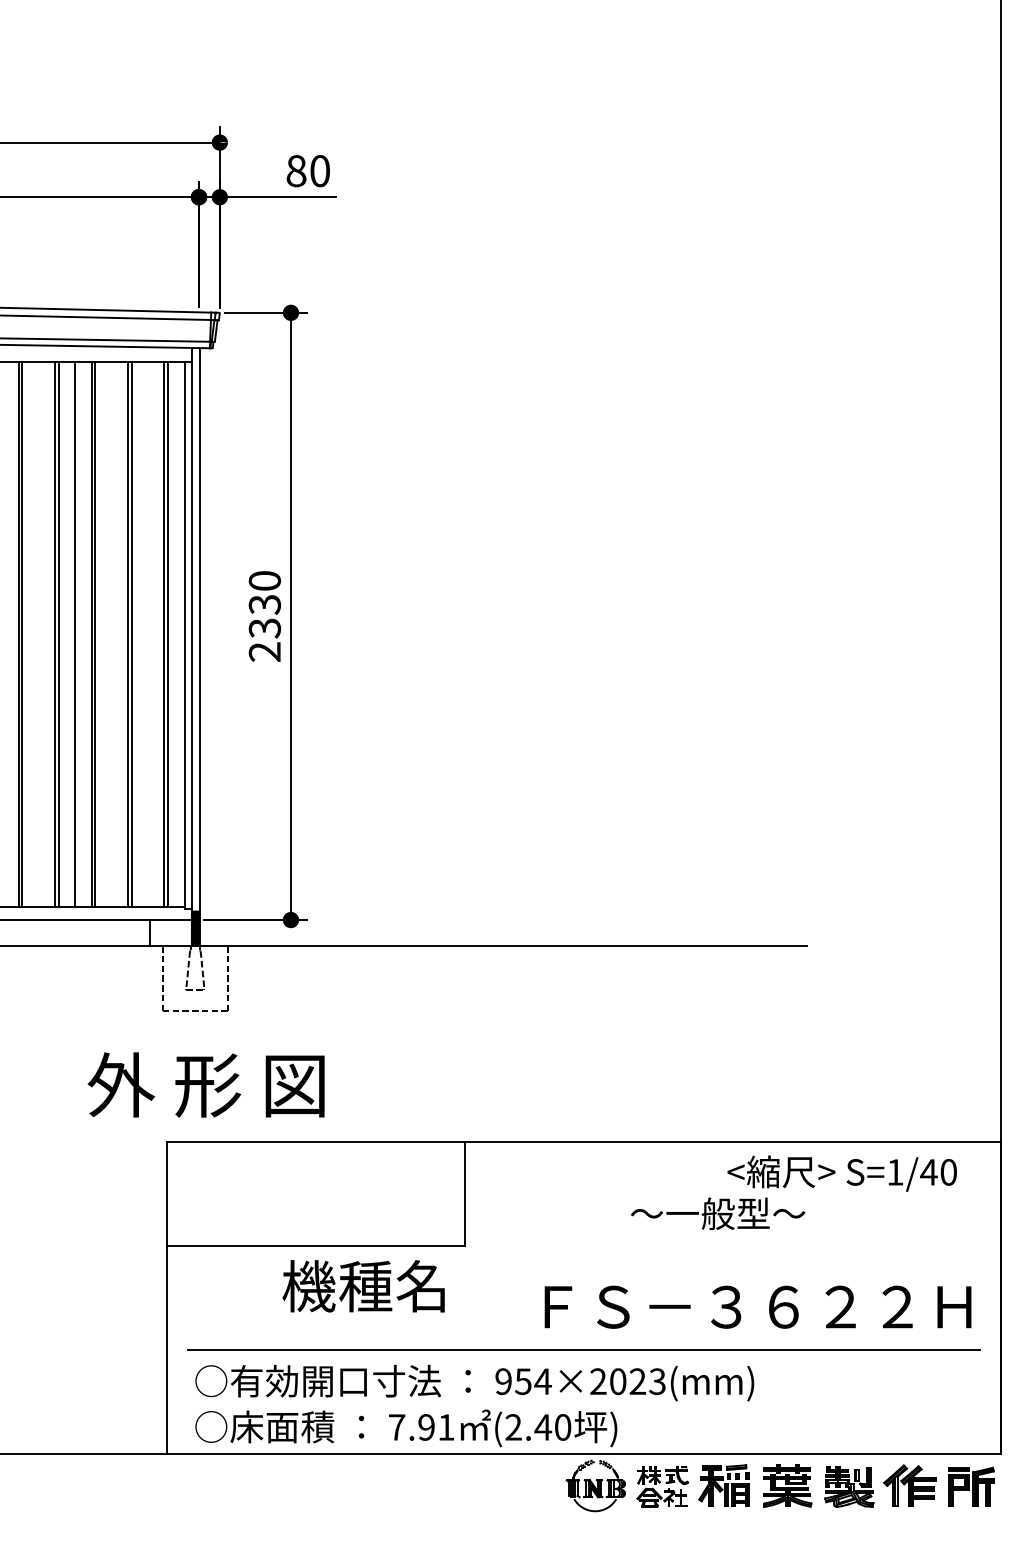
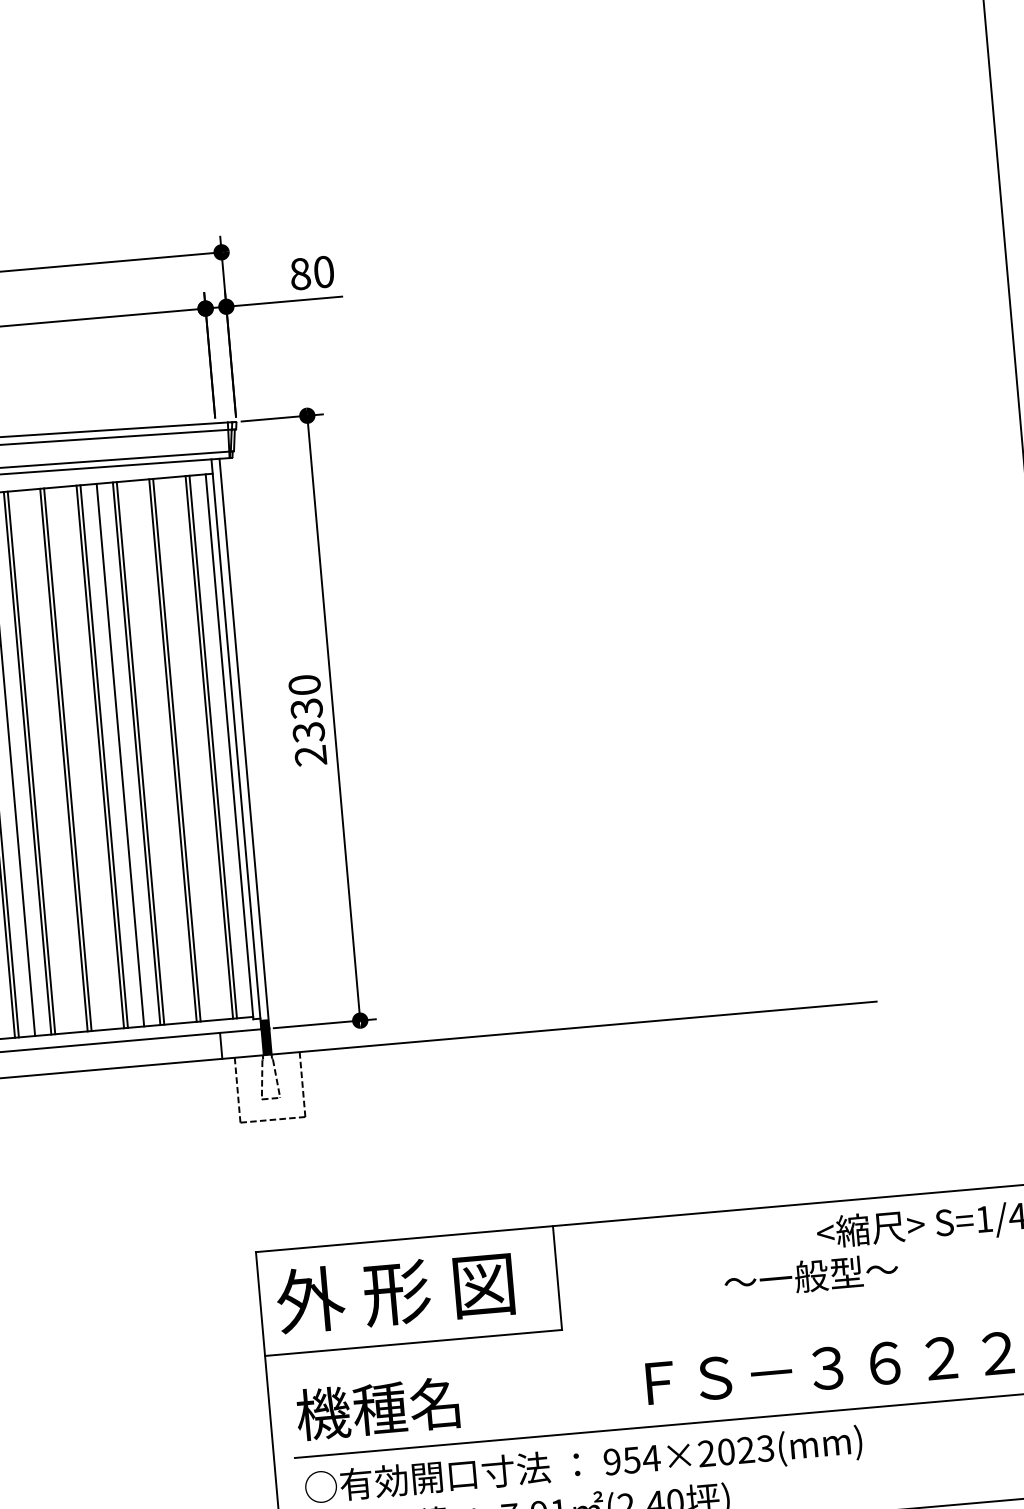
text: (205, 1084) -> (394, 1292), moved
text: (363, 1286) -> (377, 1409), moved

